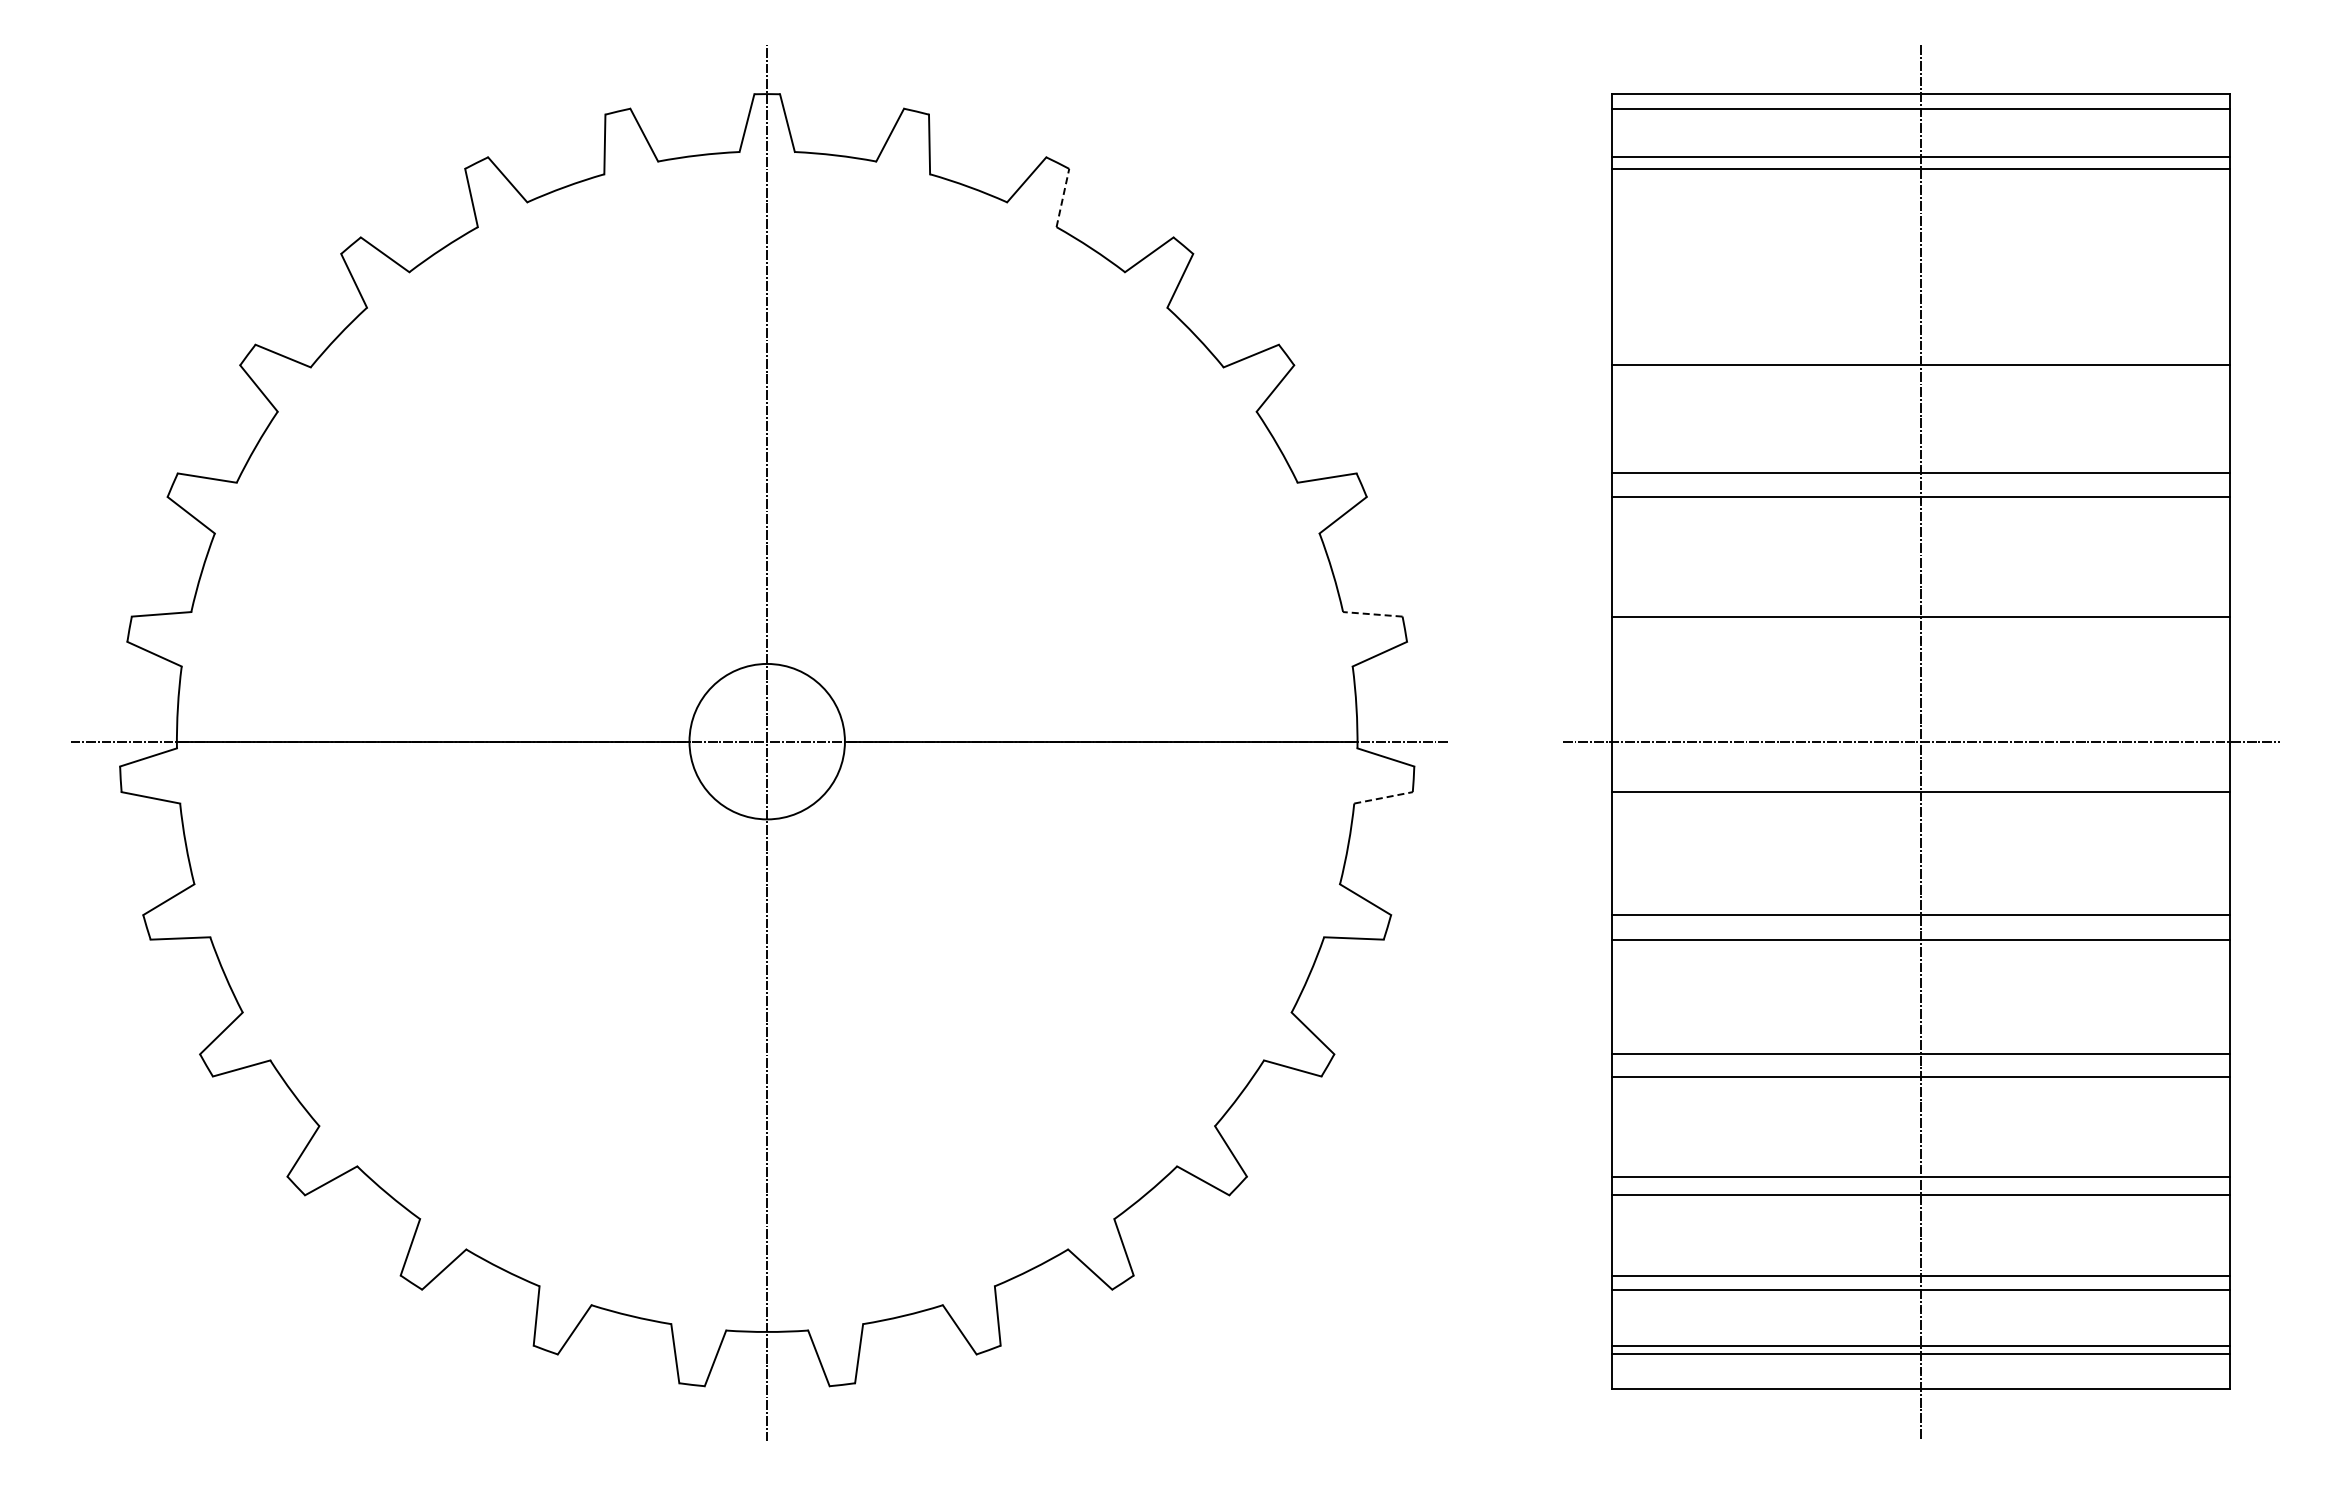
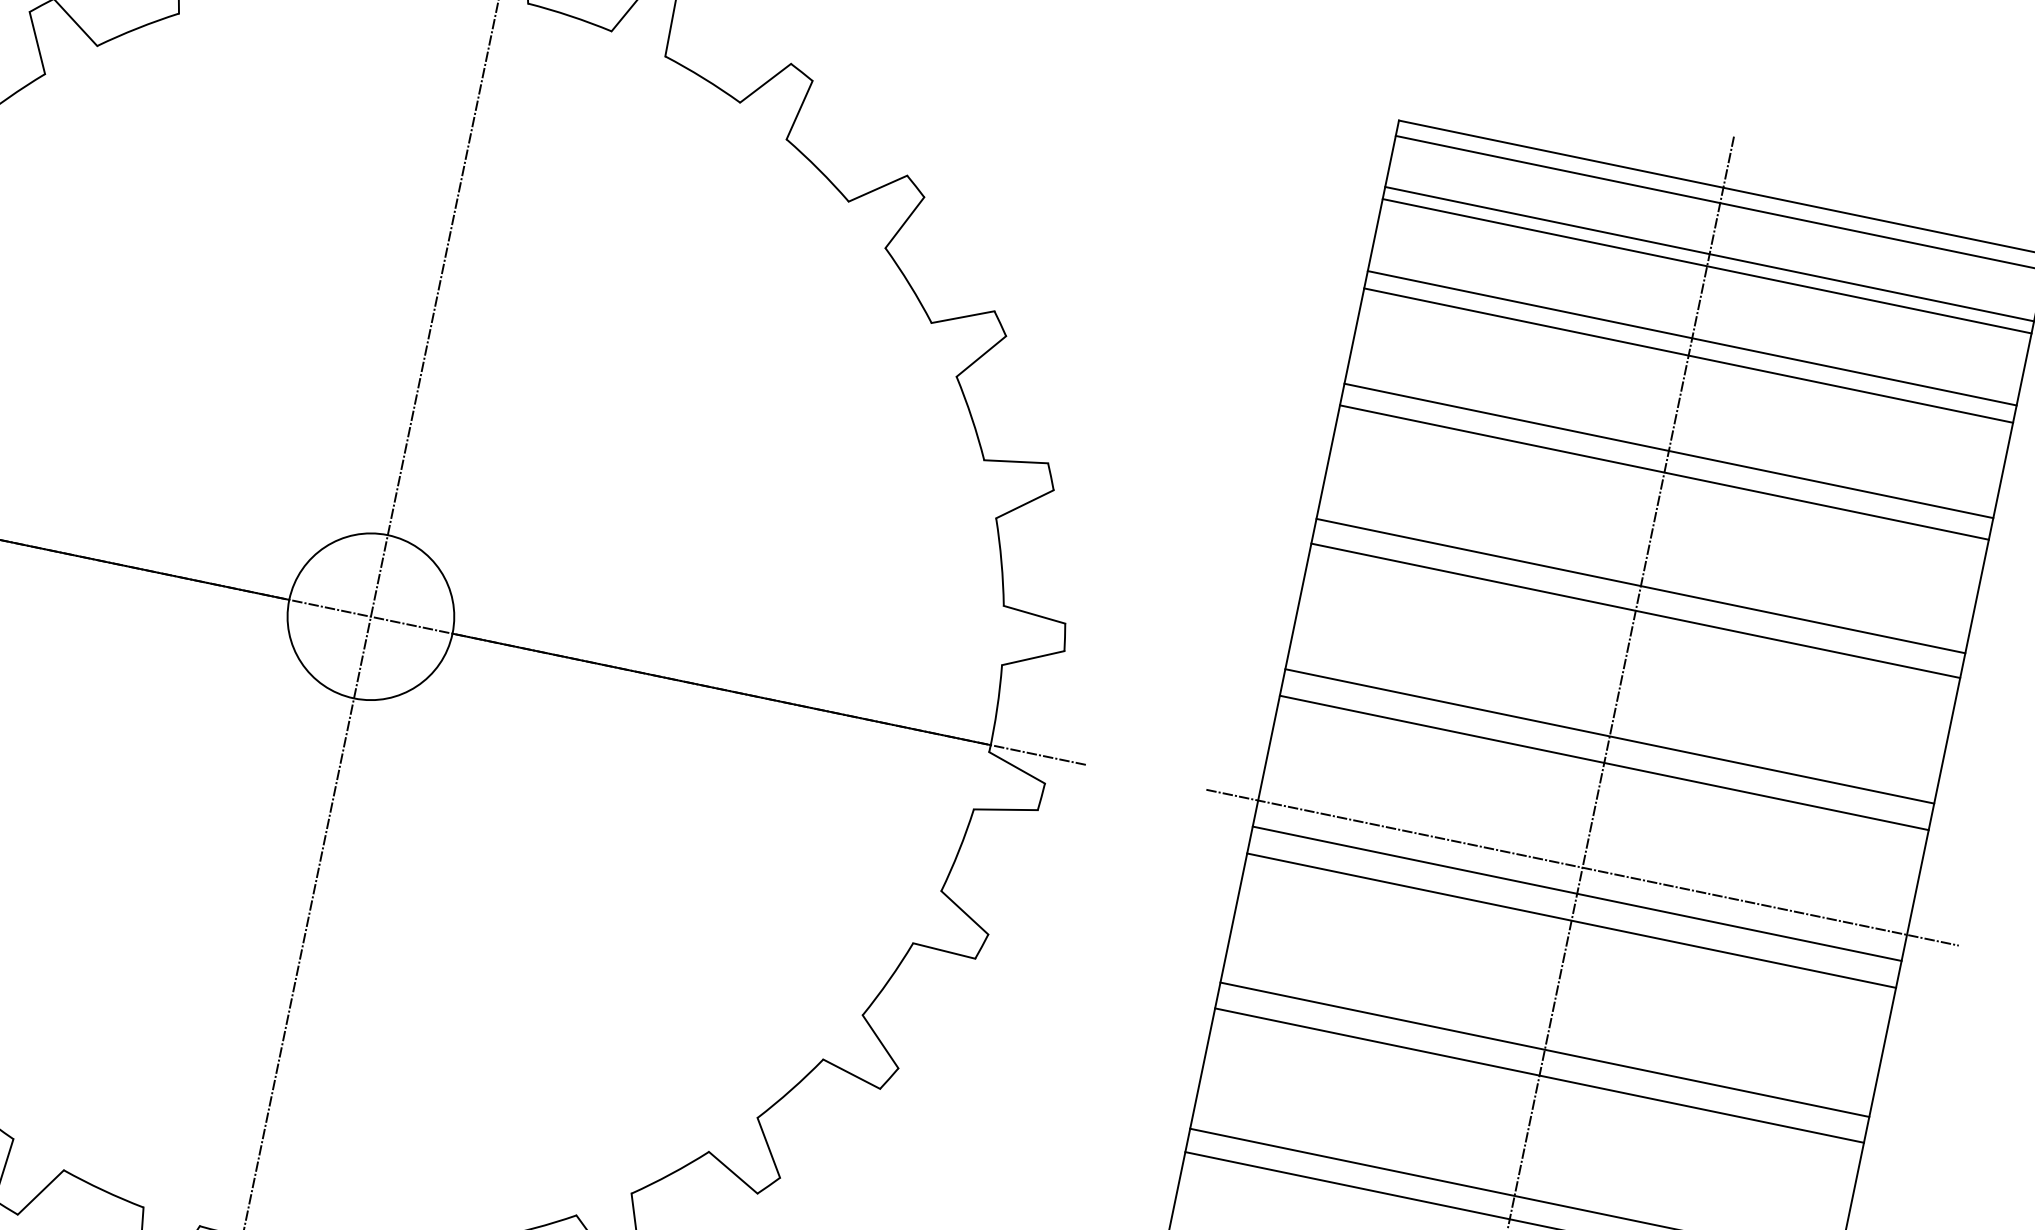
line: (1062, 198) -> (799, 110), dashed -> solid
line: (1921, 237) -> (1692, 338), added
line: (1921, 253) -> (1689, 355), added
line: (1921, 344) -> (1669, 450), added
line: (1372, 614) -> (1034, 614), dashed -> solid
line: (1921, 641) -> (1604, 762), added
line: (1921, 766) -> (1577, 893), added
line: (1383, 797) -> (1005, 809), dashed -> solid

